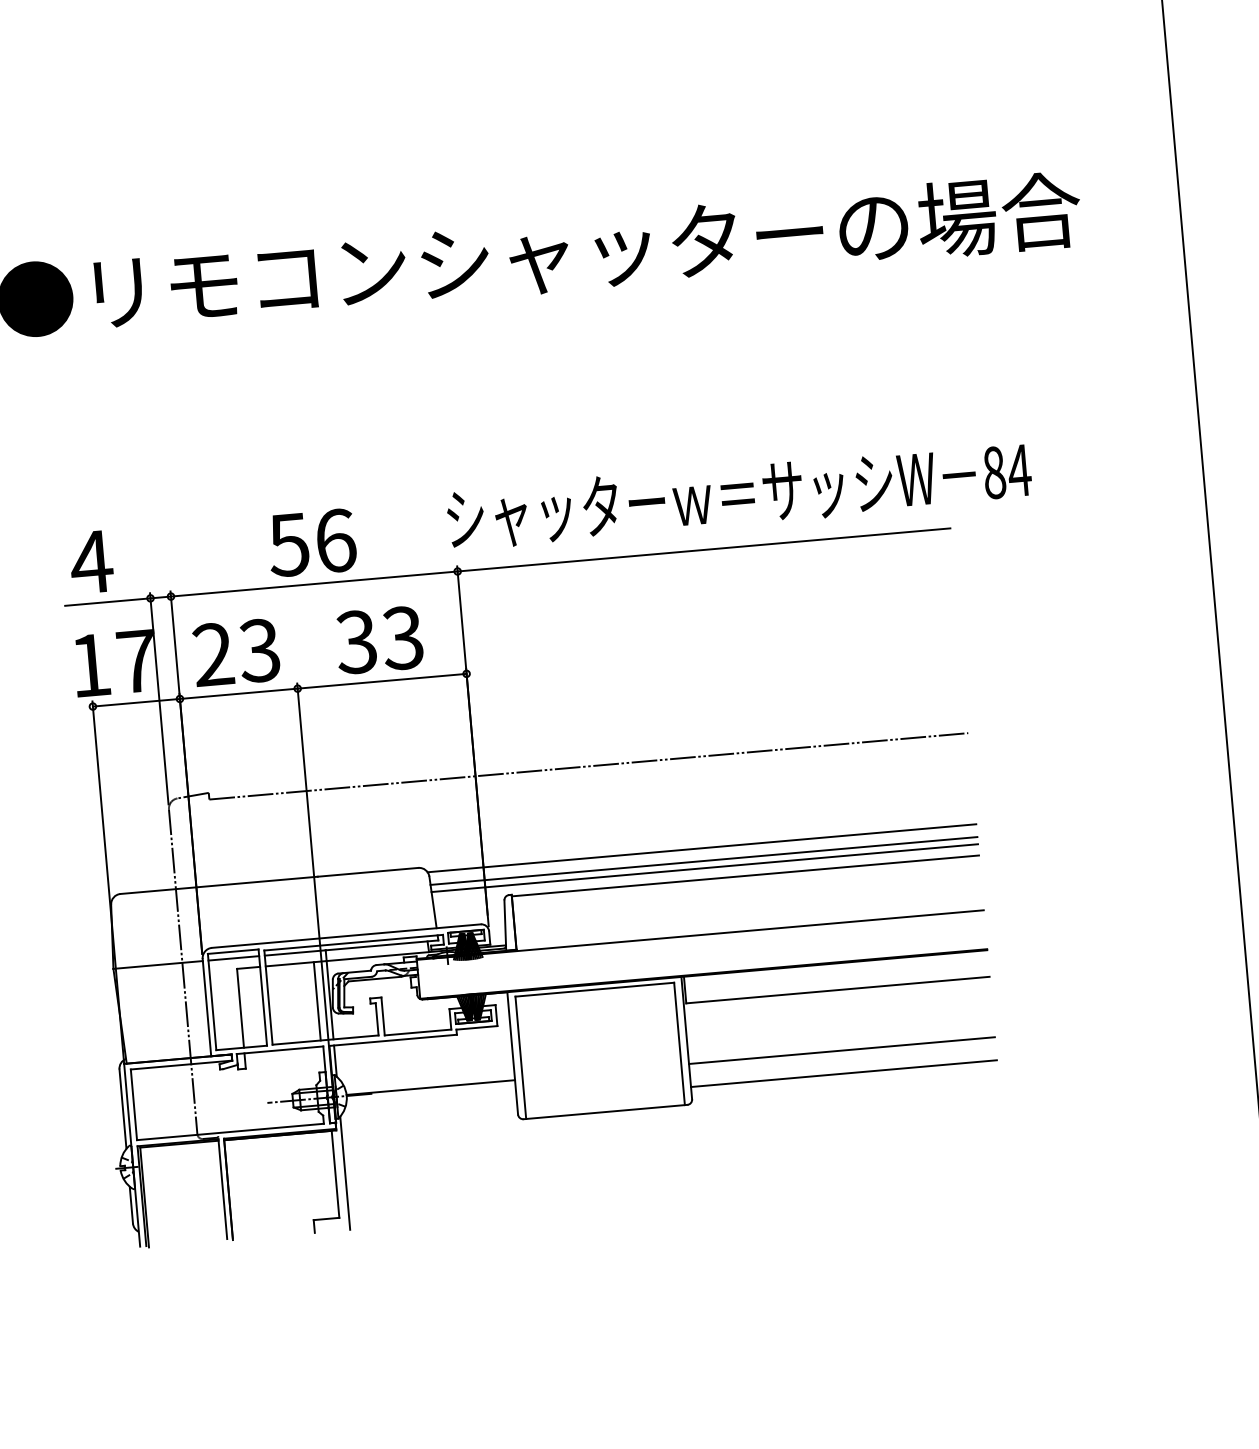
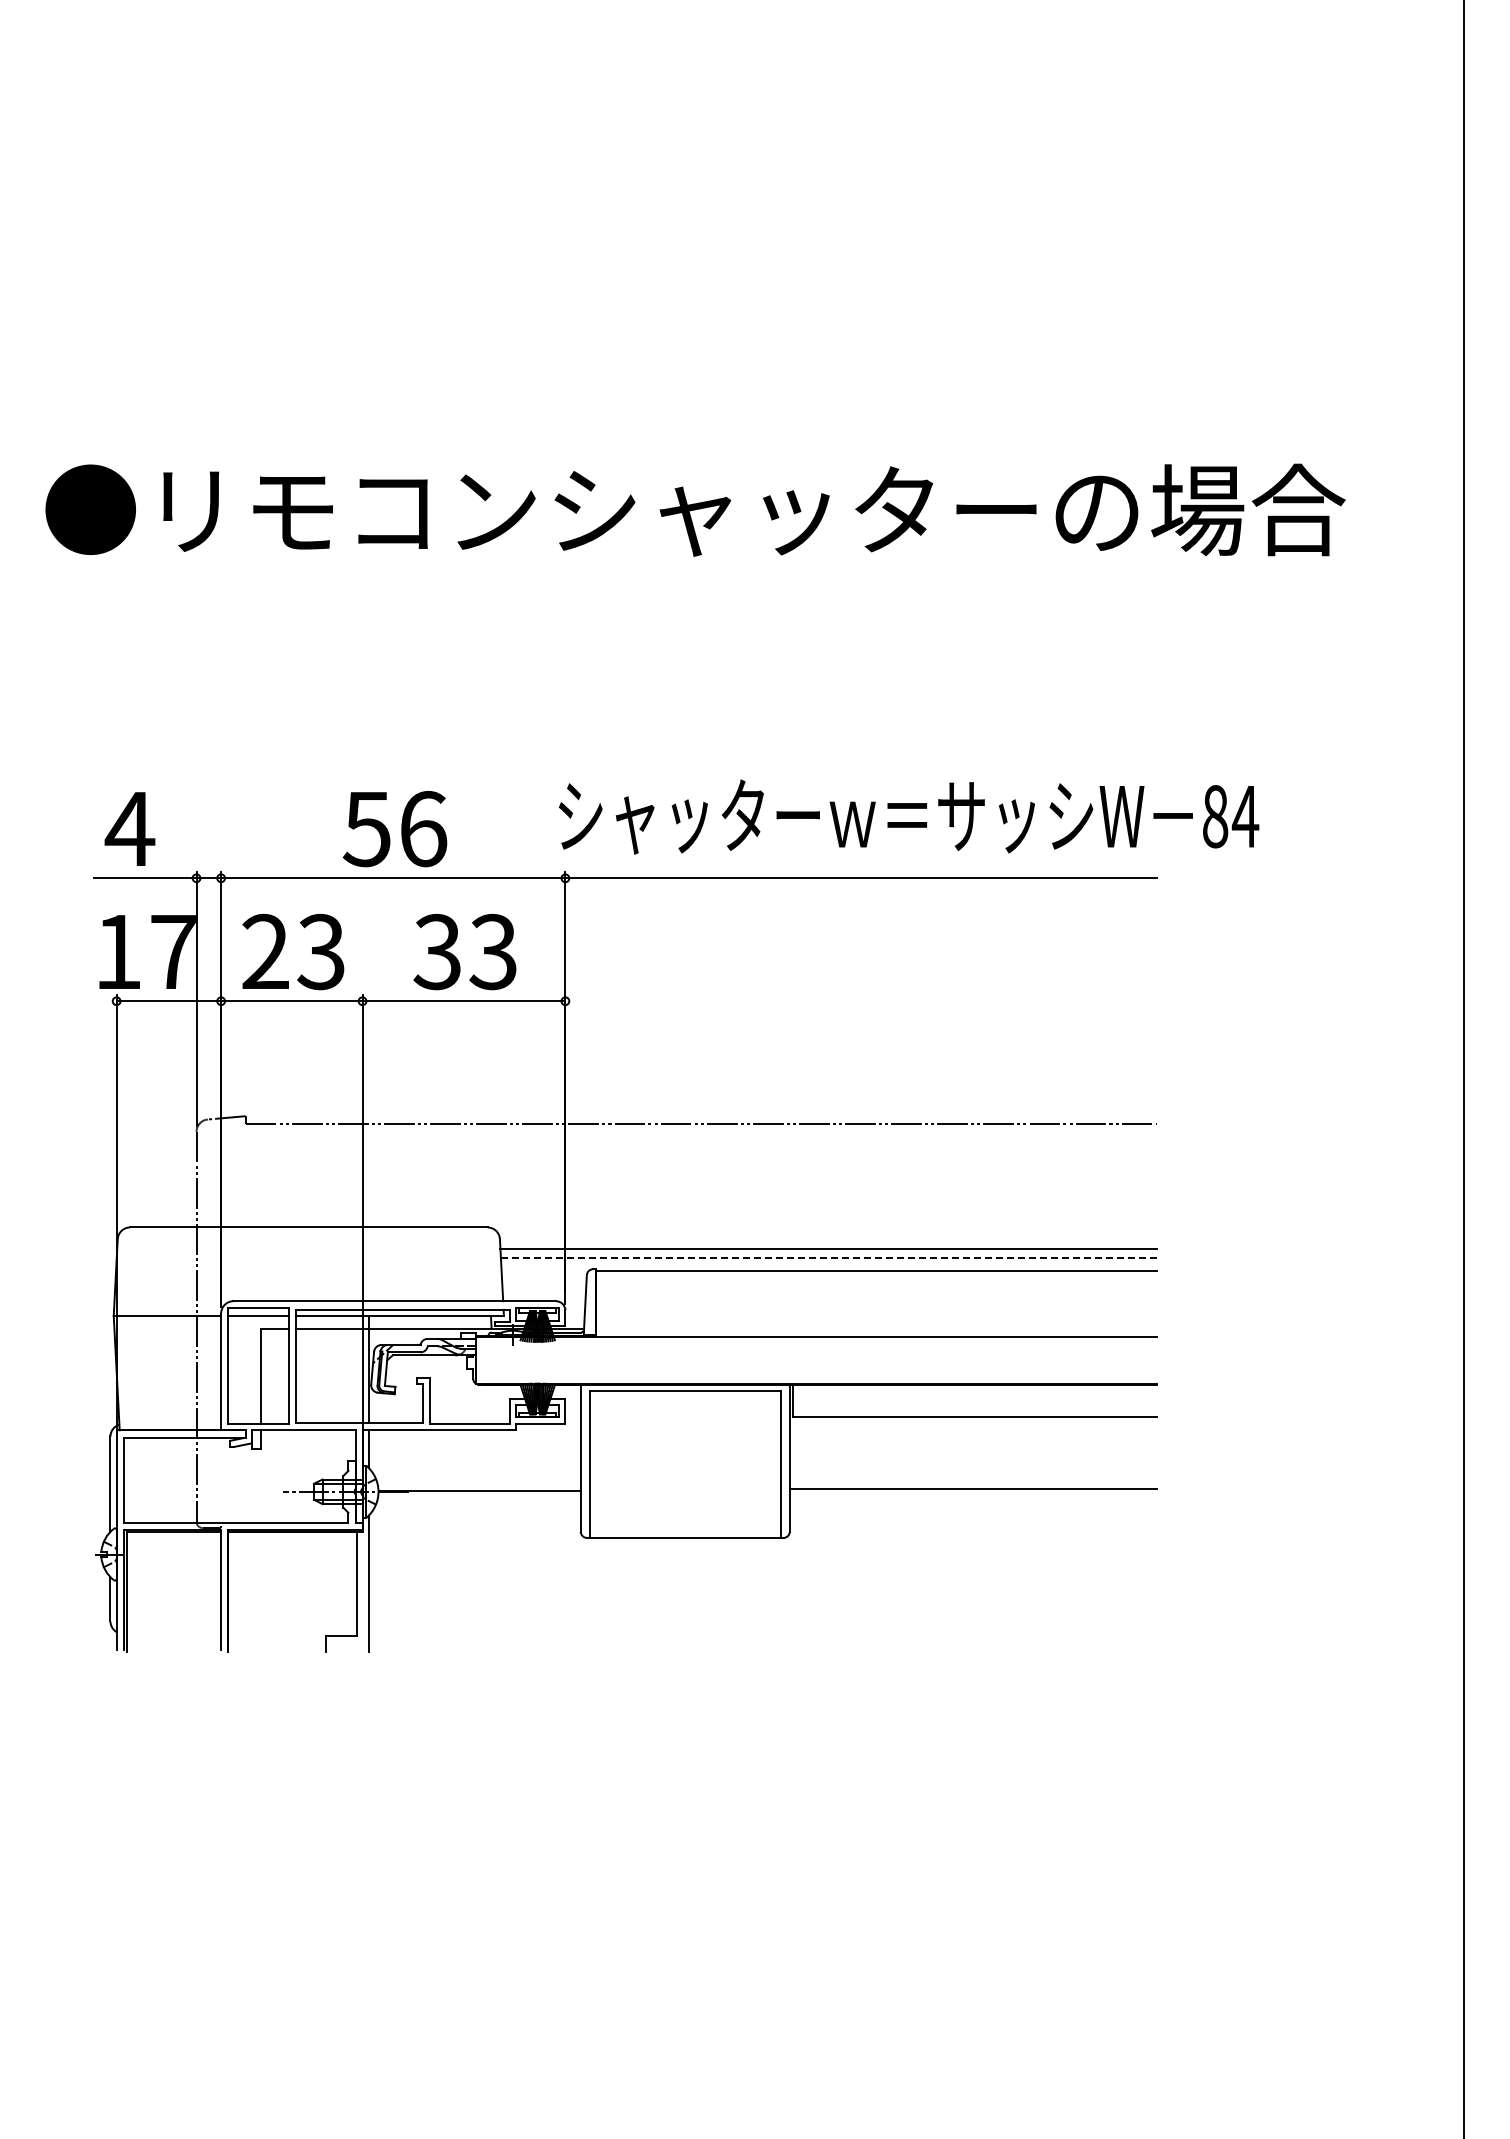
line: (701, 848) -> (827, 1233), removed
line: (705, 868) -> (829, 1257), solid -> dashed
line: (317, 1000) -> (353, 1375), removed
line: (844, 1074) -> (973, 1517), removed

